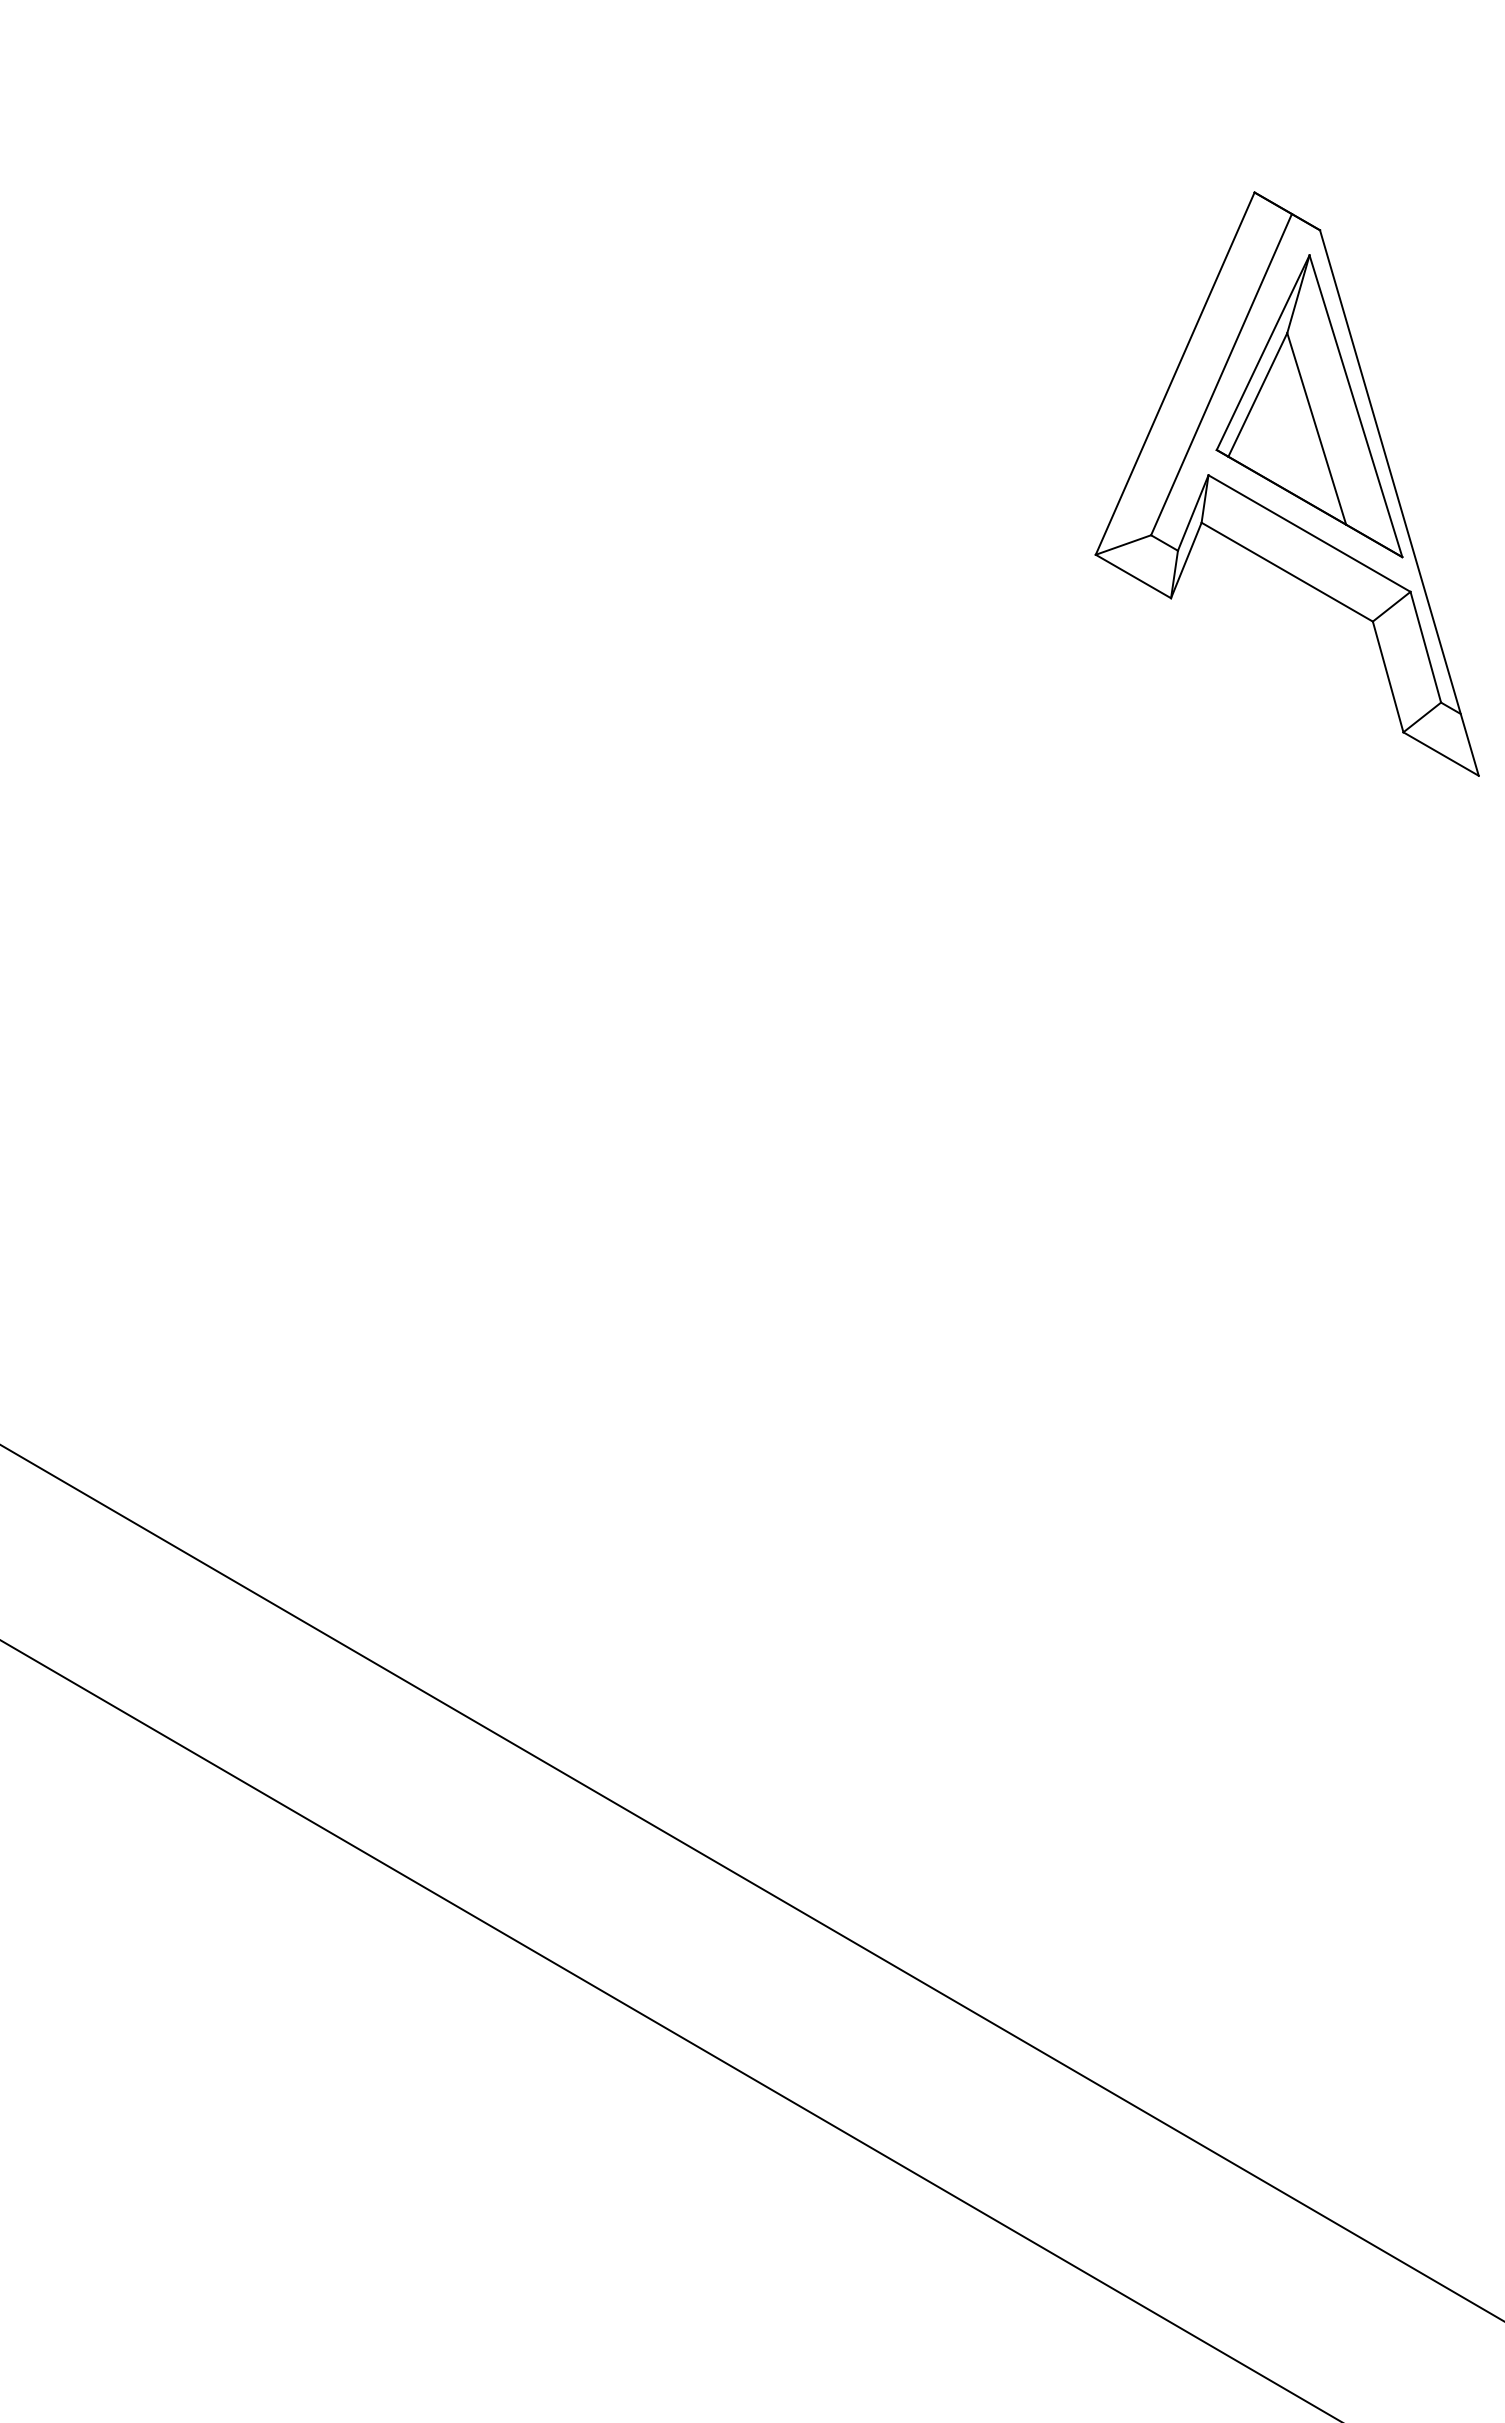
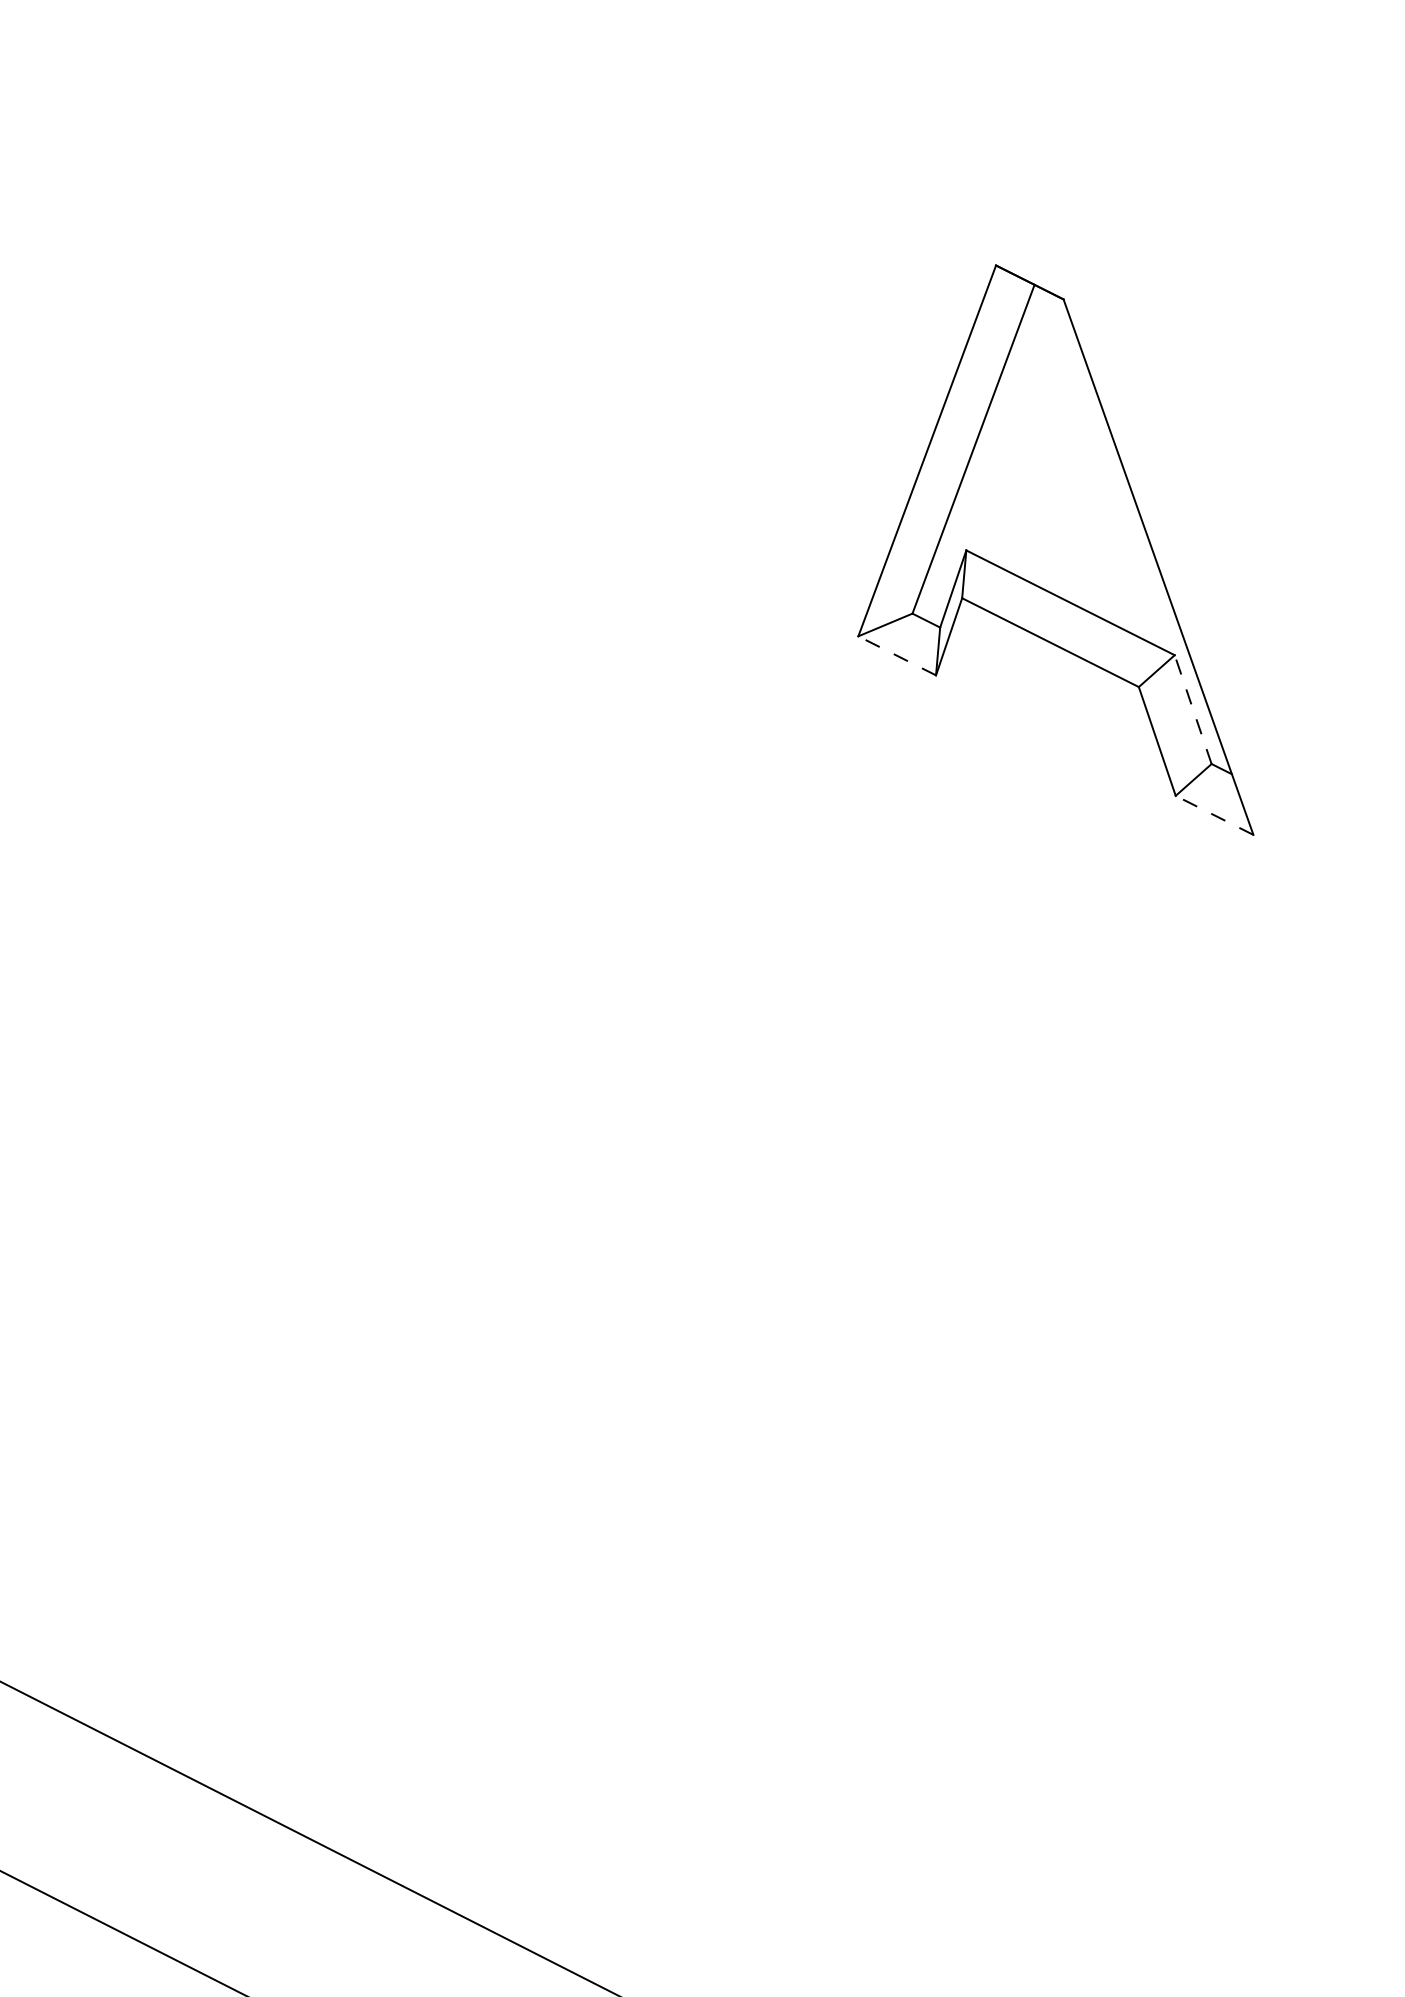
part: (1309, 406) -> (1063, 475), removed
line: (1133, 576) -> (897, 655), solid -> dashed
line: (1425, 646) -> (1192, 708), solid -> dashed
line: (1440, 753) -> (1213, 814), solid -> dashed

